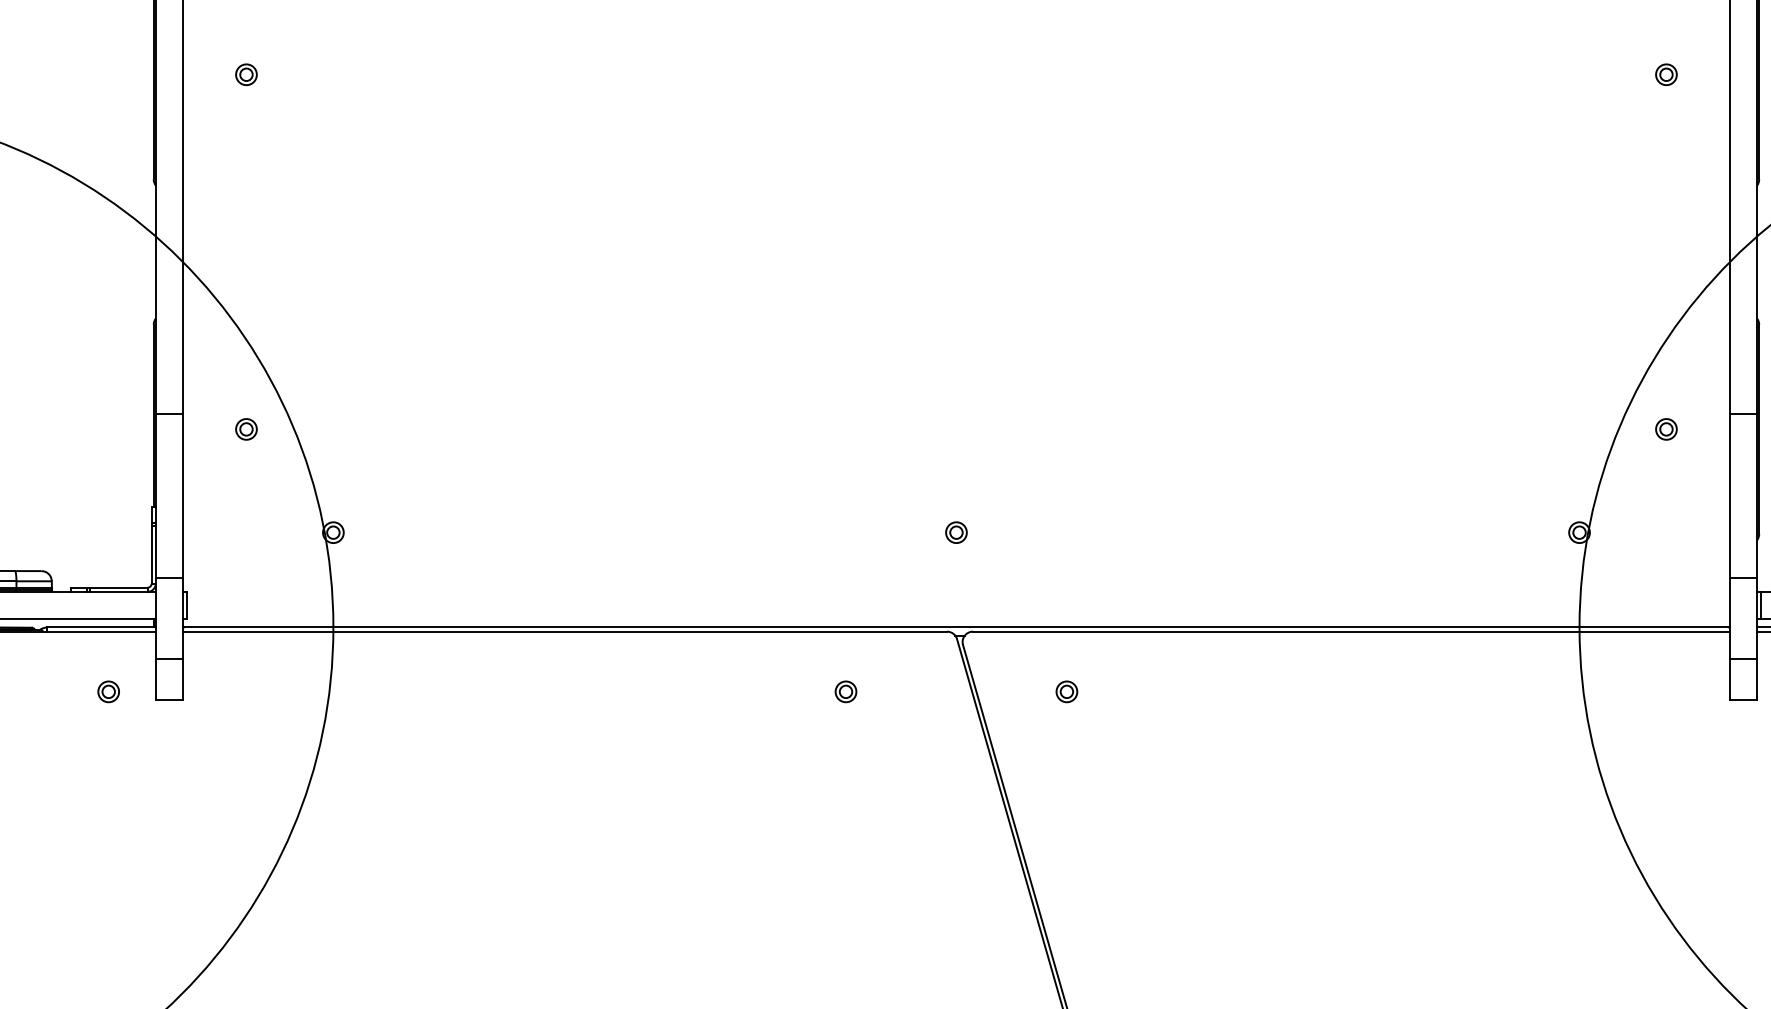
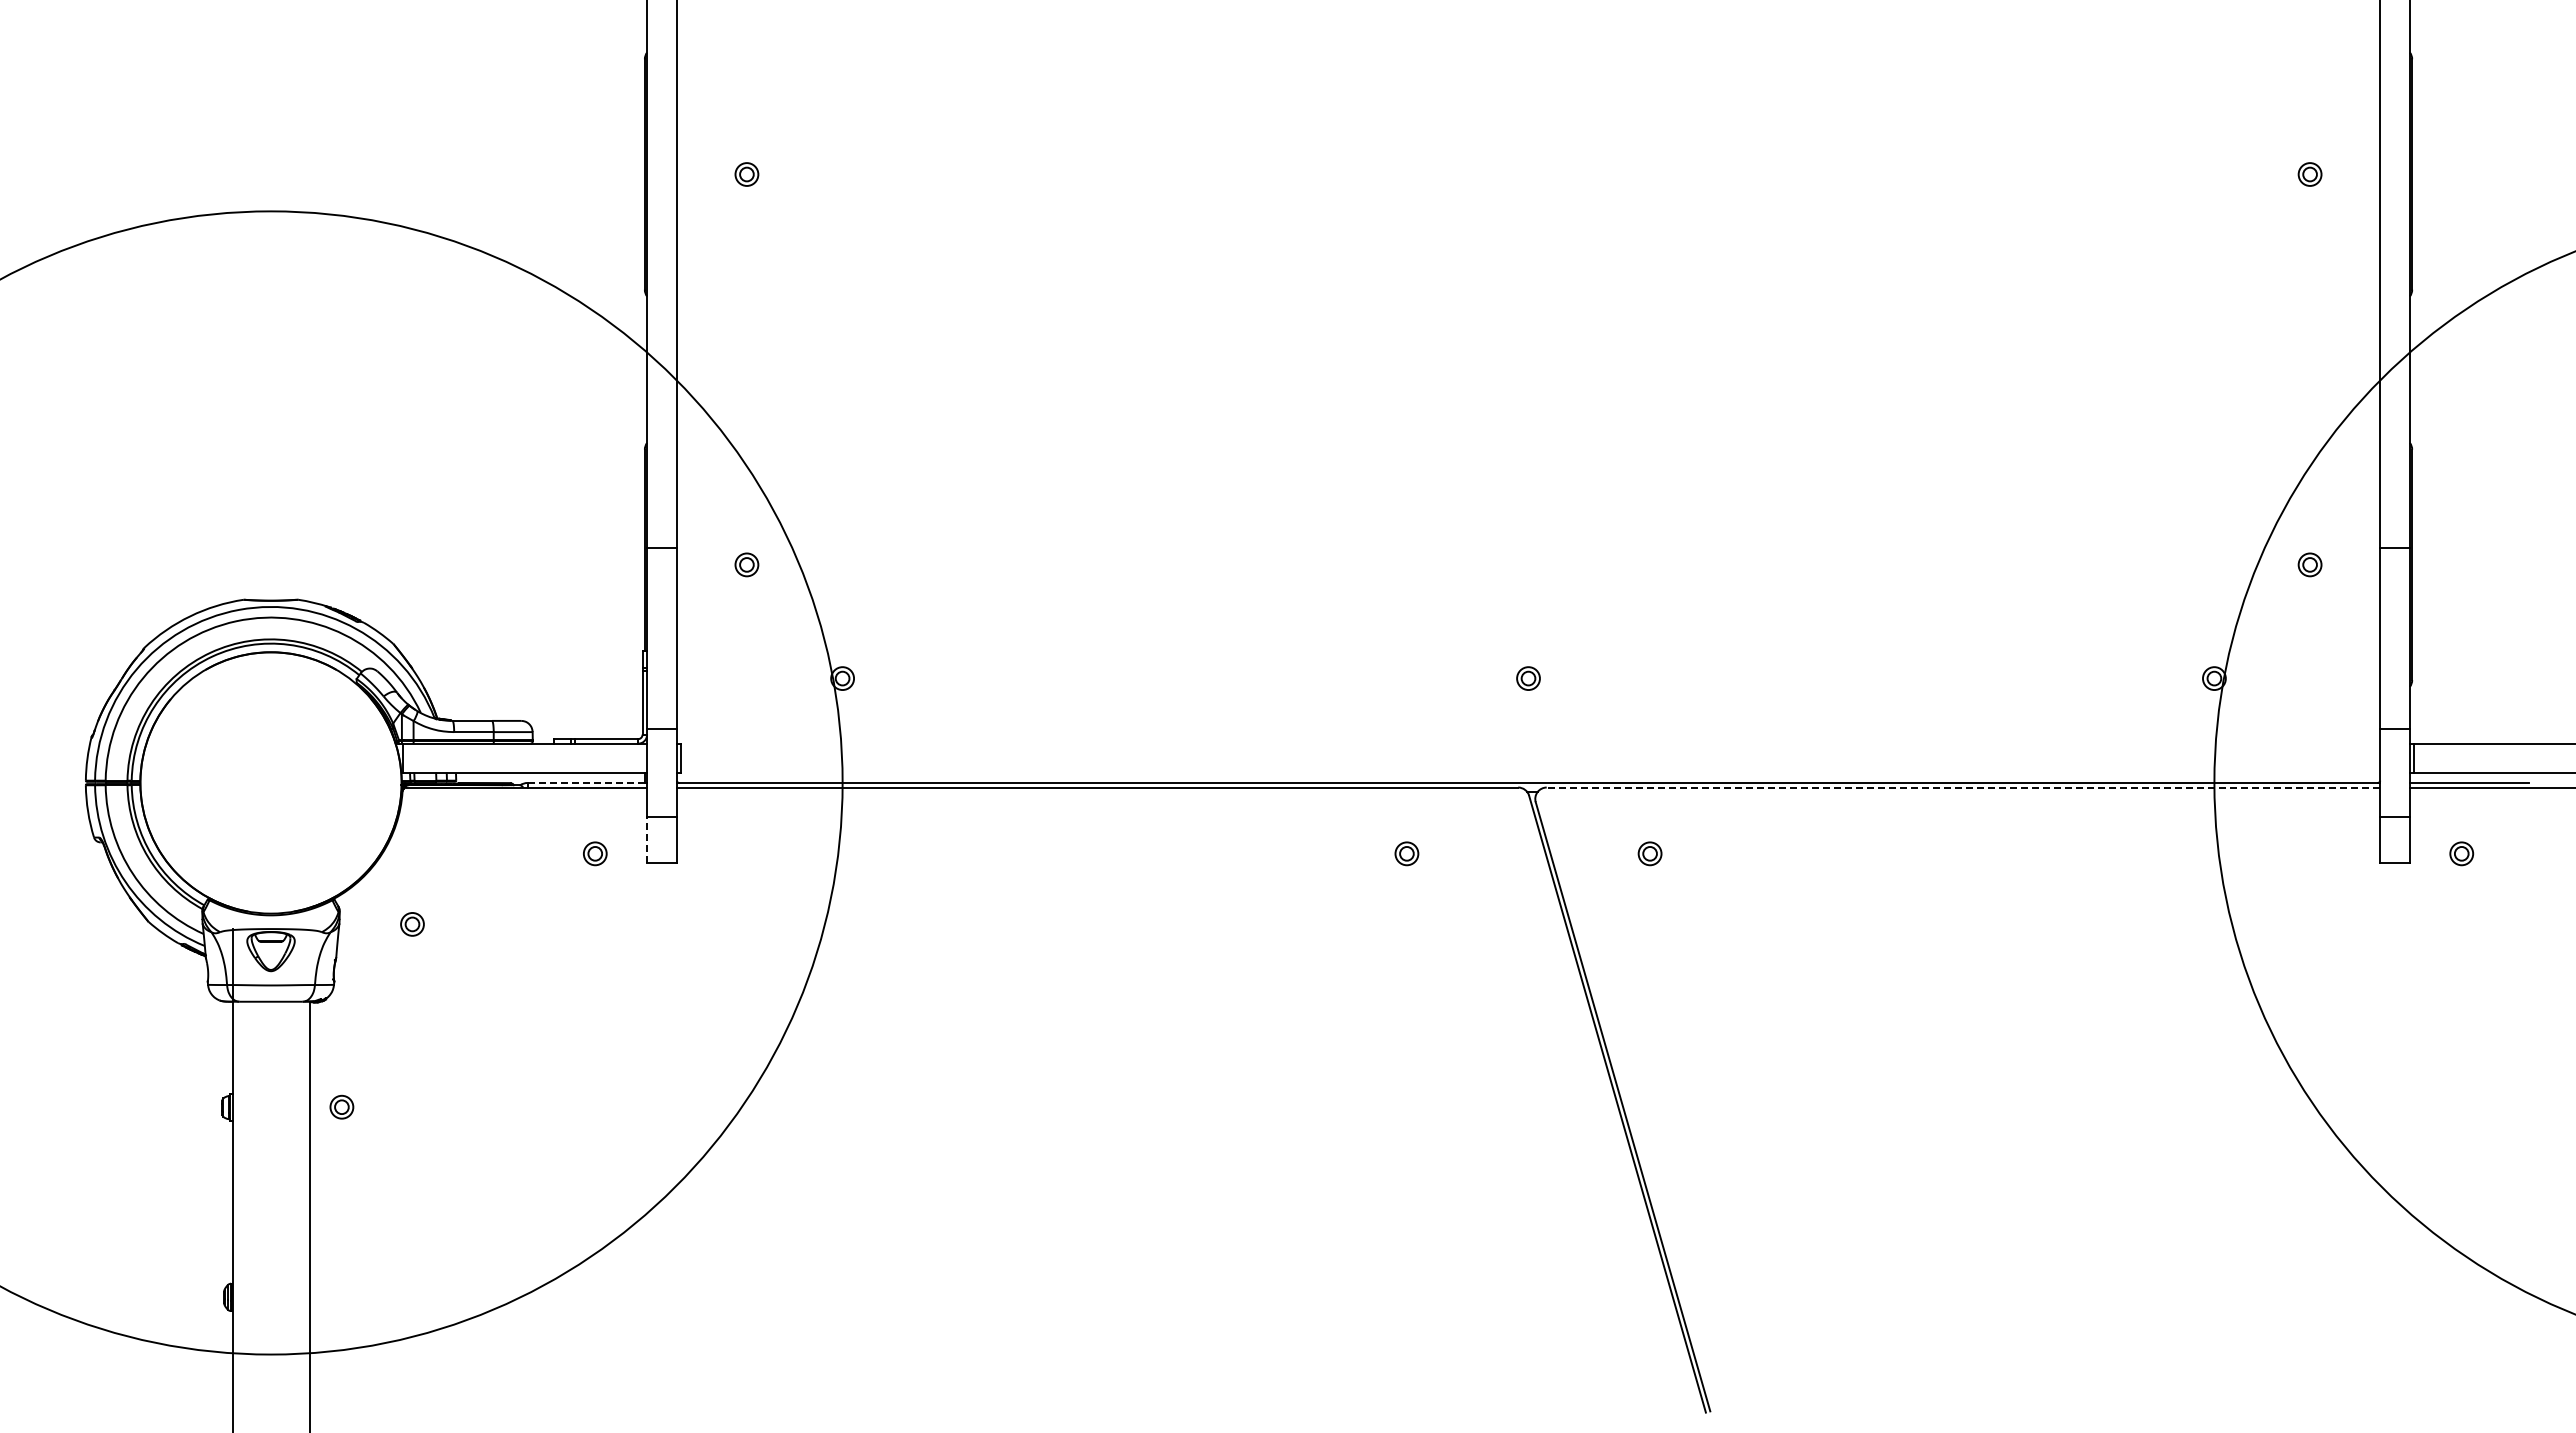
line: (100, 627) -> (586, 782), solid -> dashed
line: (1351, 631) -> (1963, 787), solid -> dashed
line: (156, 679) -> (647, 840), solid -> dashed

